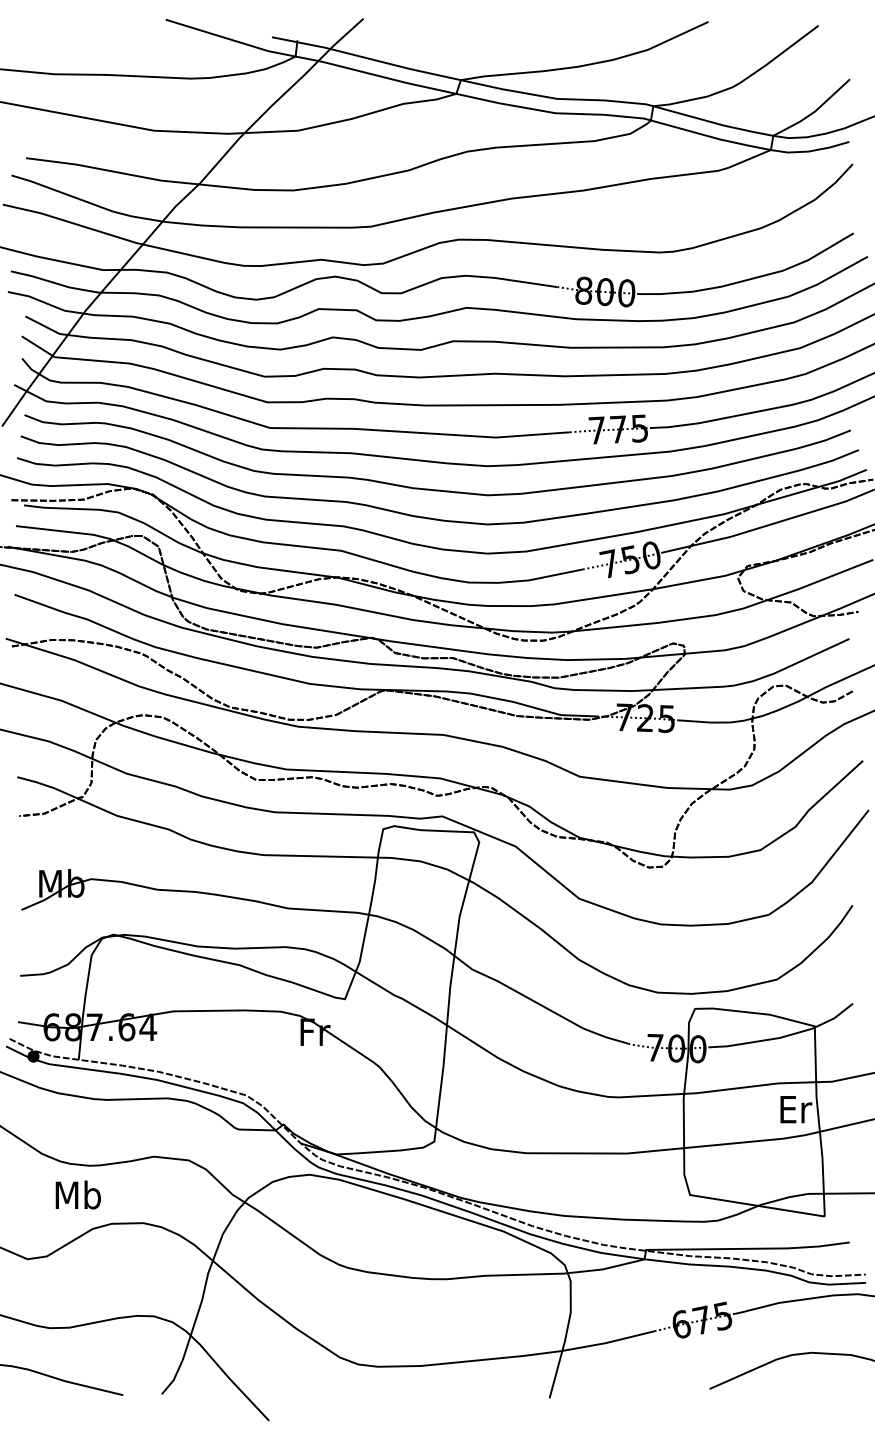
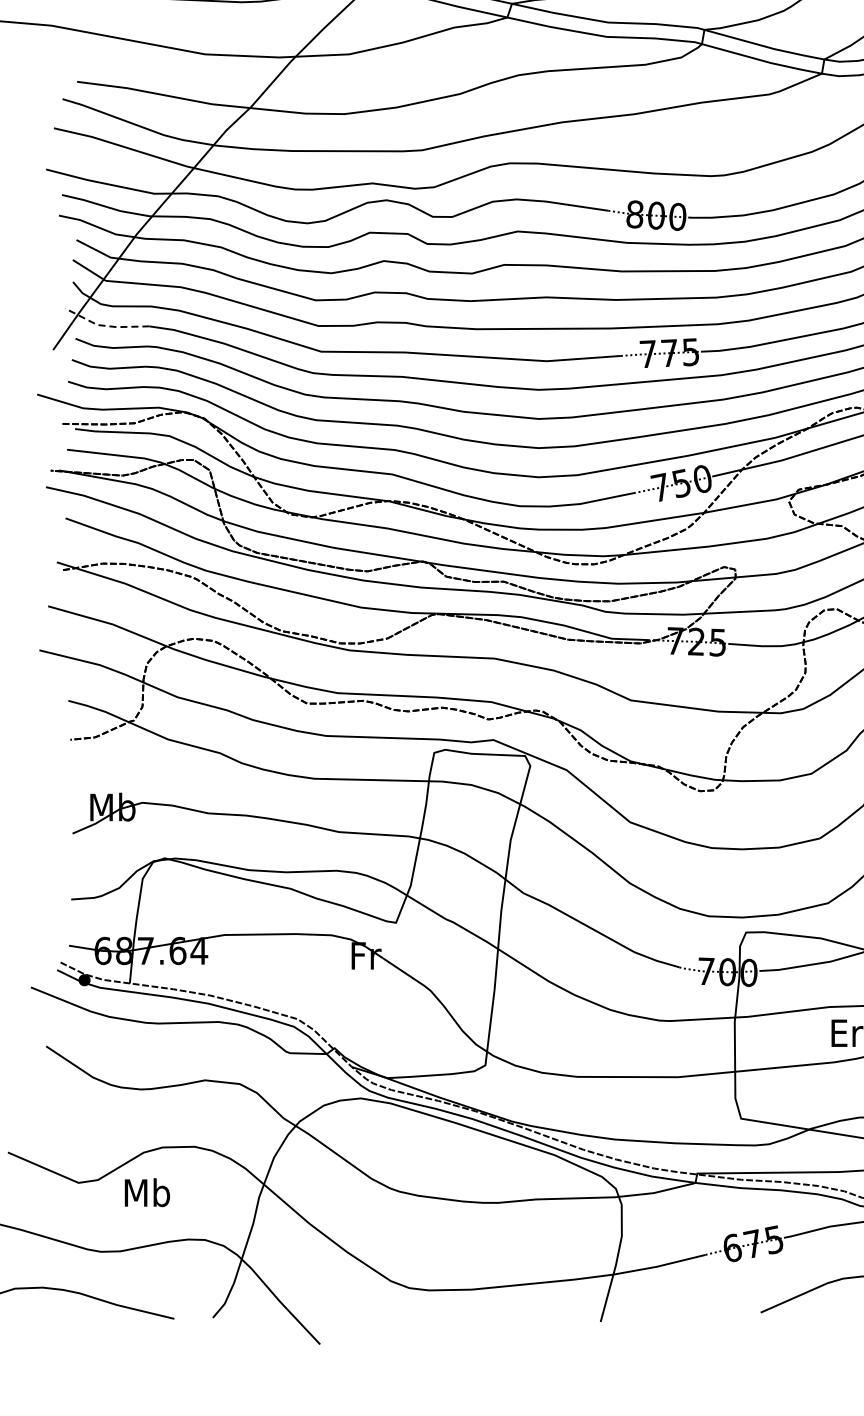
line: (54, 402) -> (105, 326), solid -> dashed
text: (77, 1194) -> (146, 1192), moved

